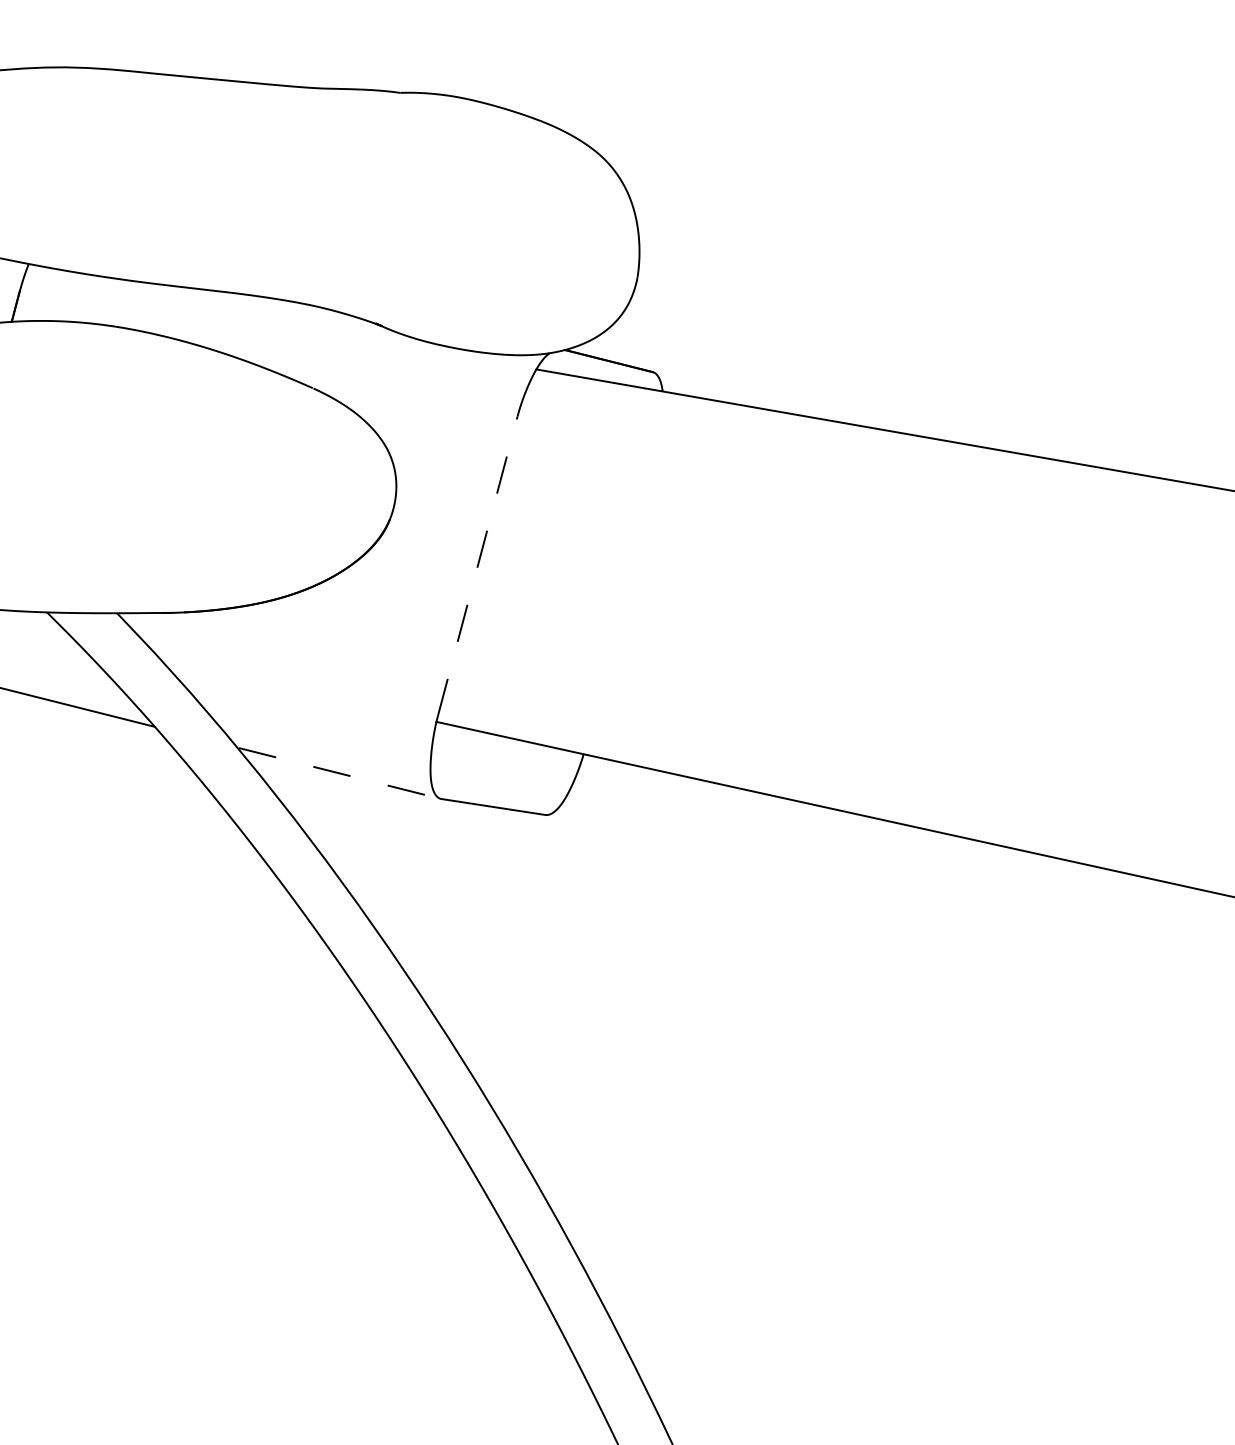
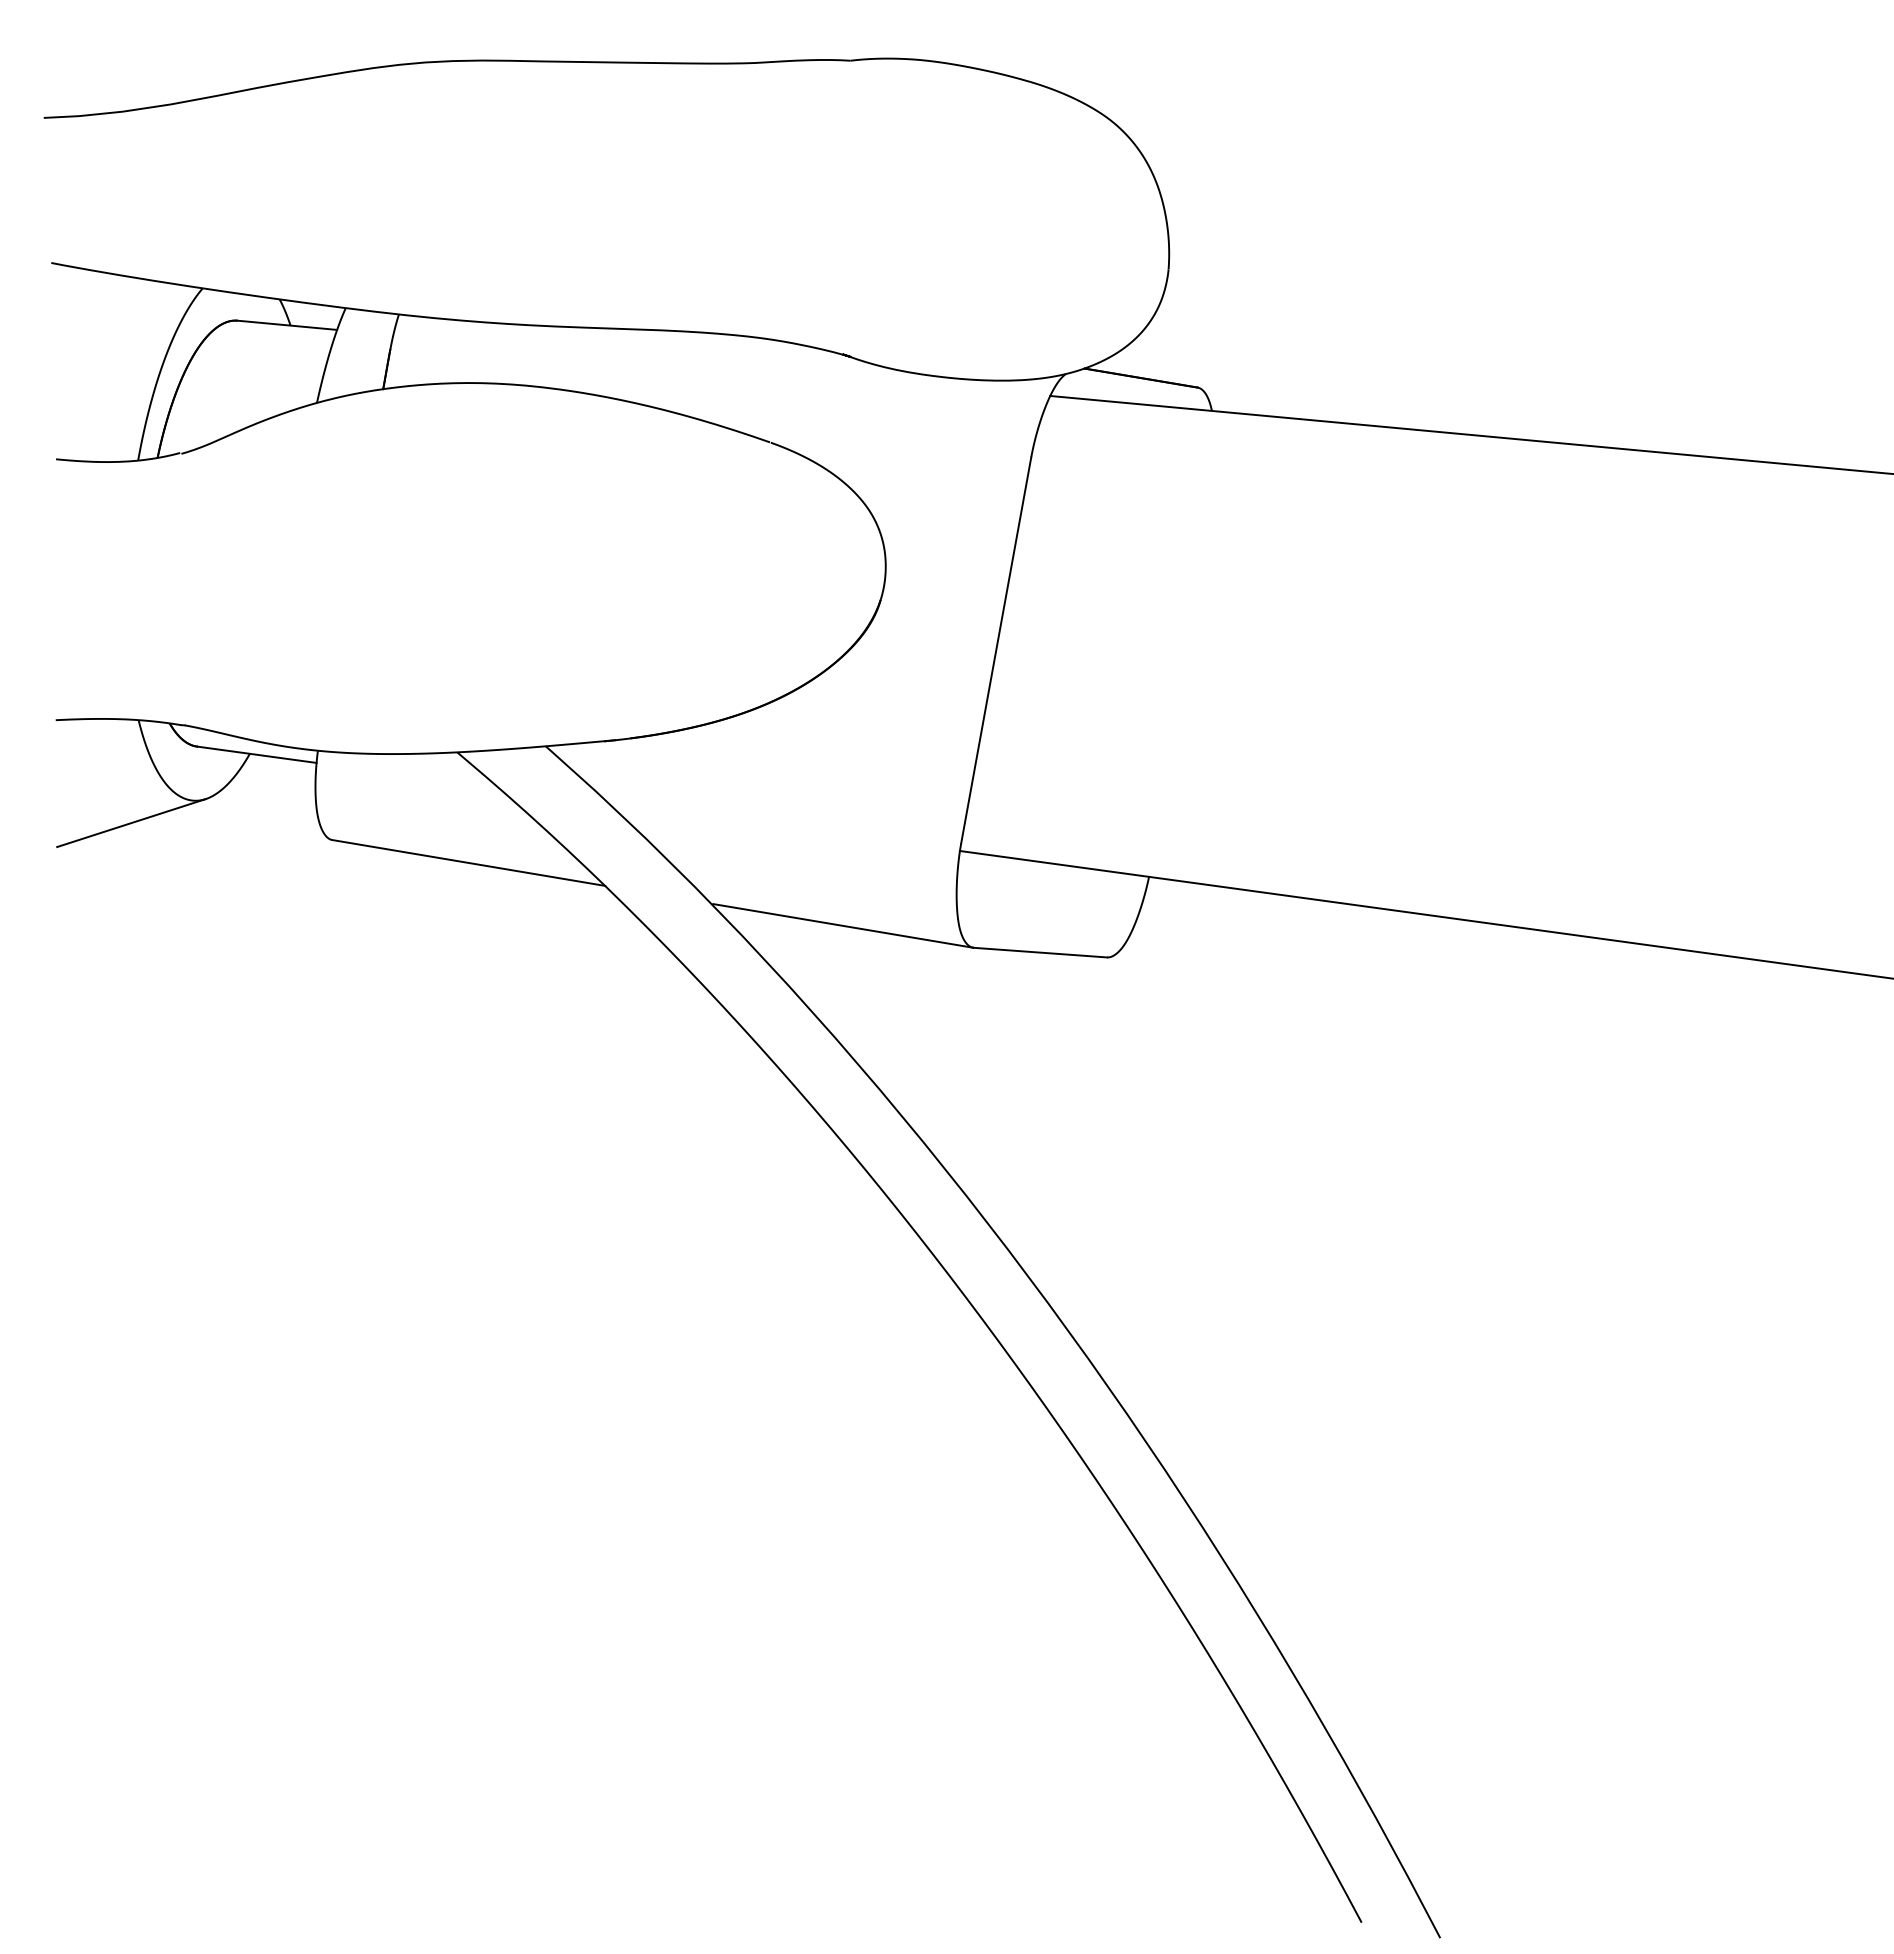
line: (478, 565) -> (996, 649), dashed -> solid
line: (340, 773) -> (843, 925), dashed -> solid

